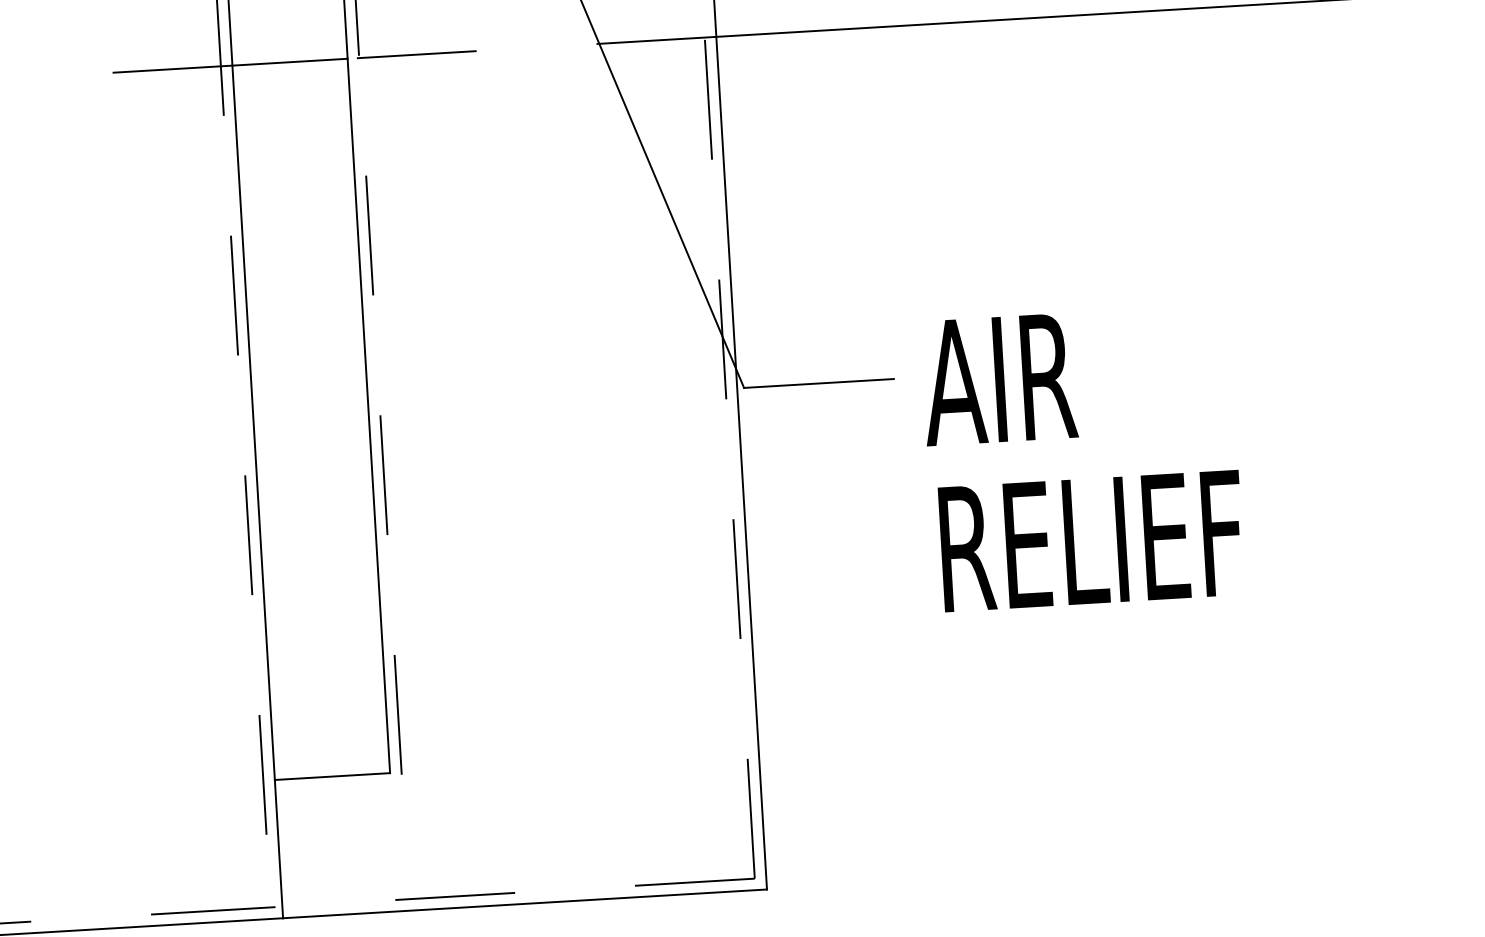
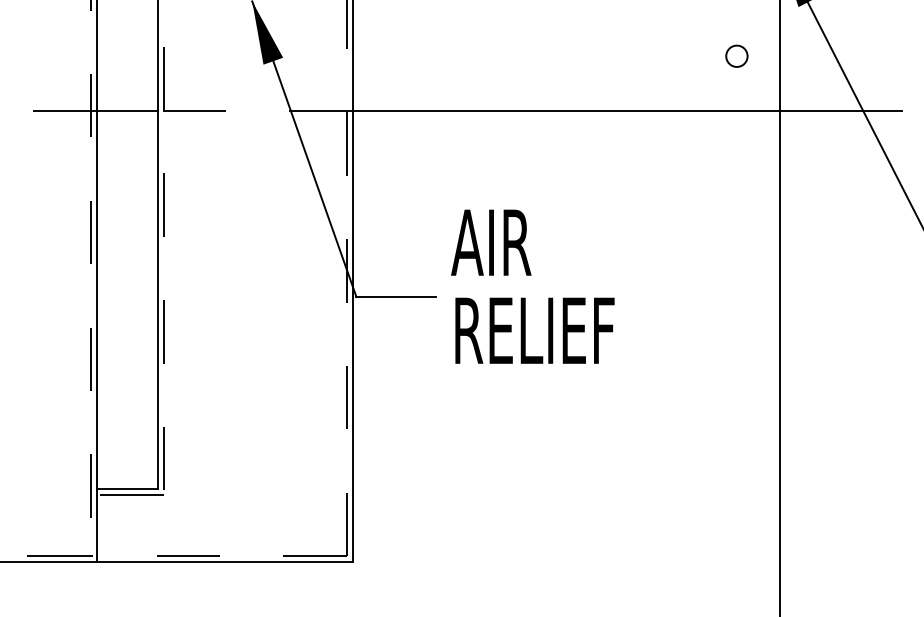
text: (1082, 457) -> (532, 286), moved
line: (331, 788) -> (126, 495), added

